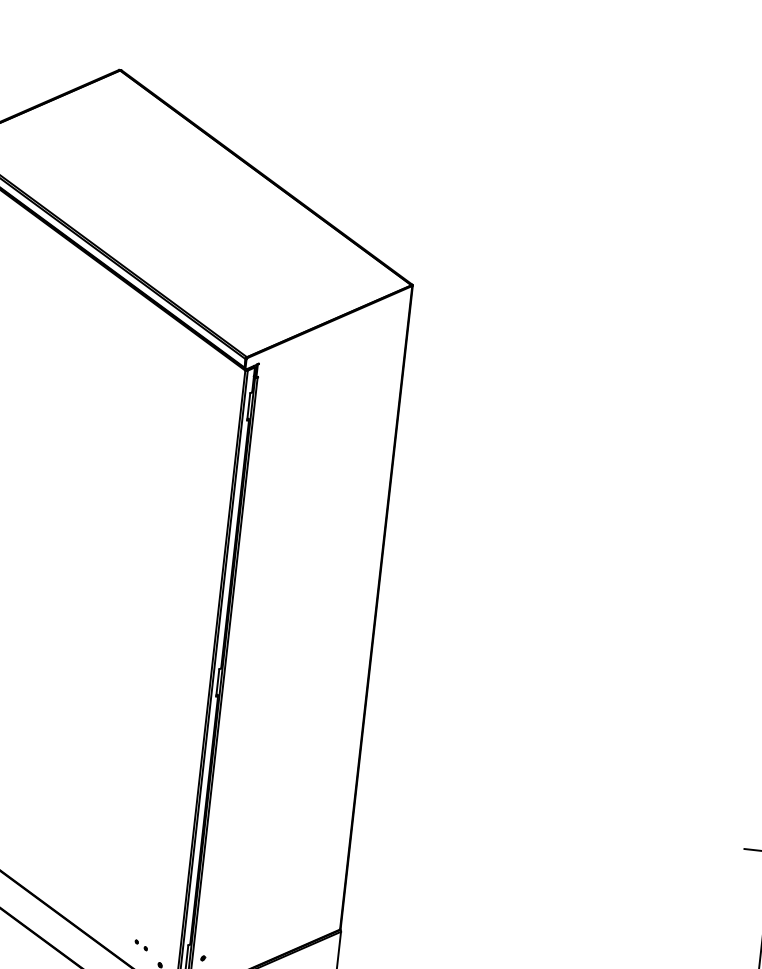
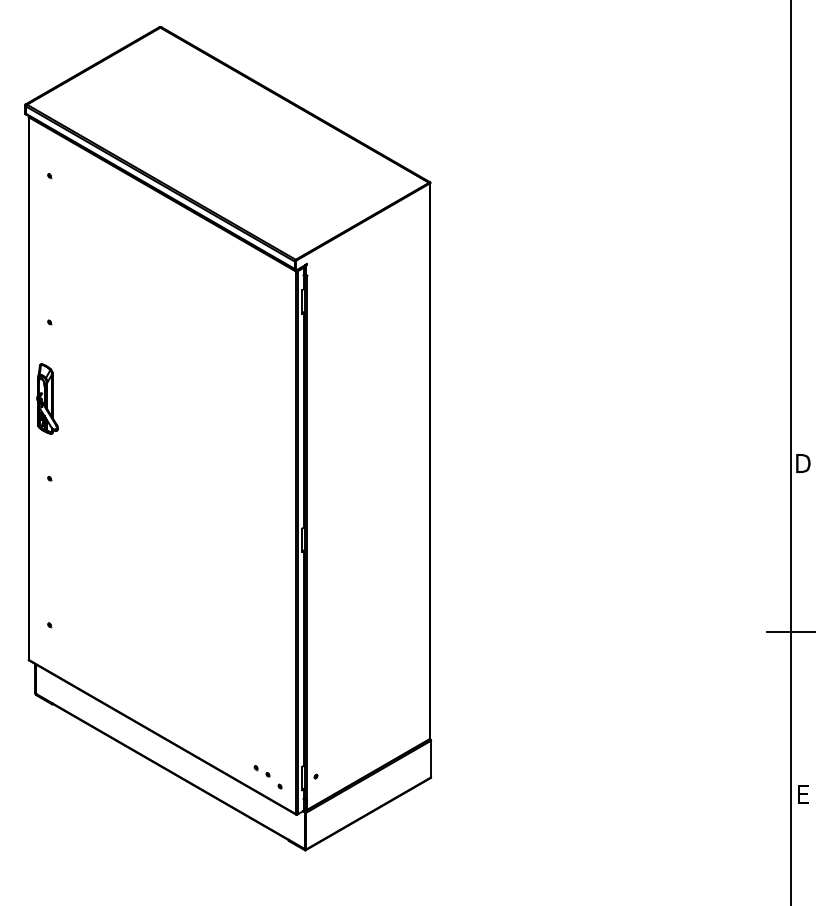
part: (140, 945) -> (261, 771), size x1.43

